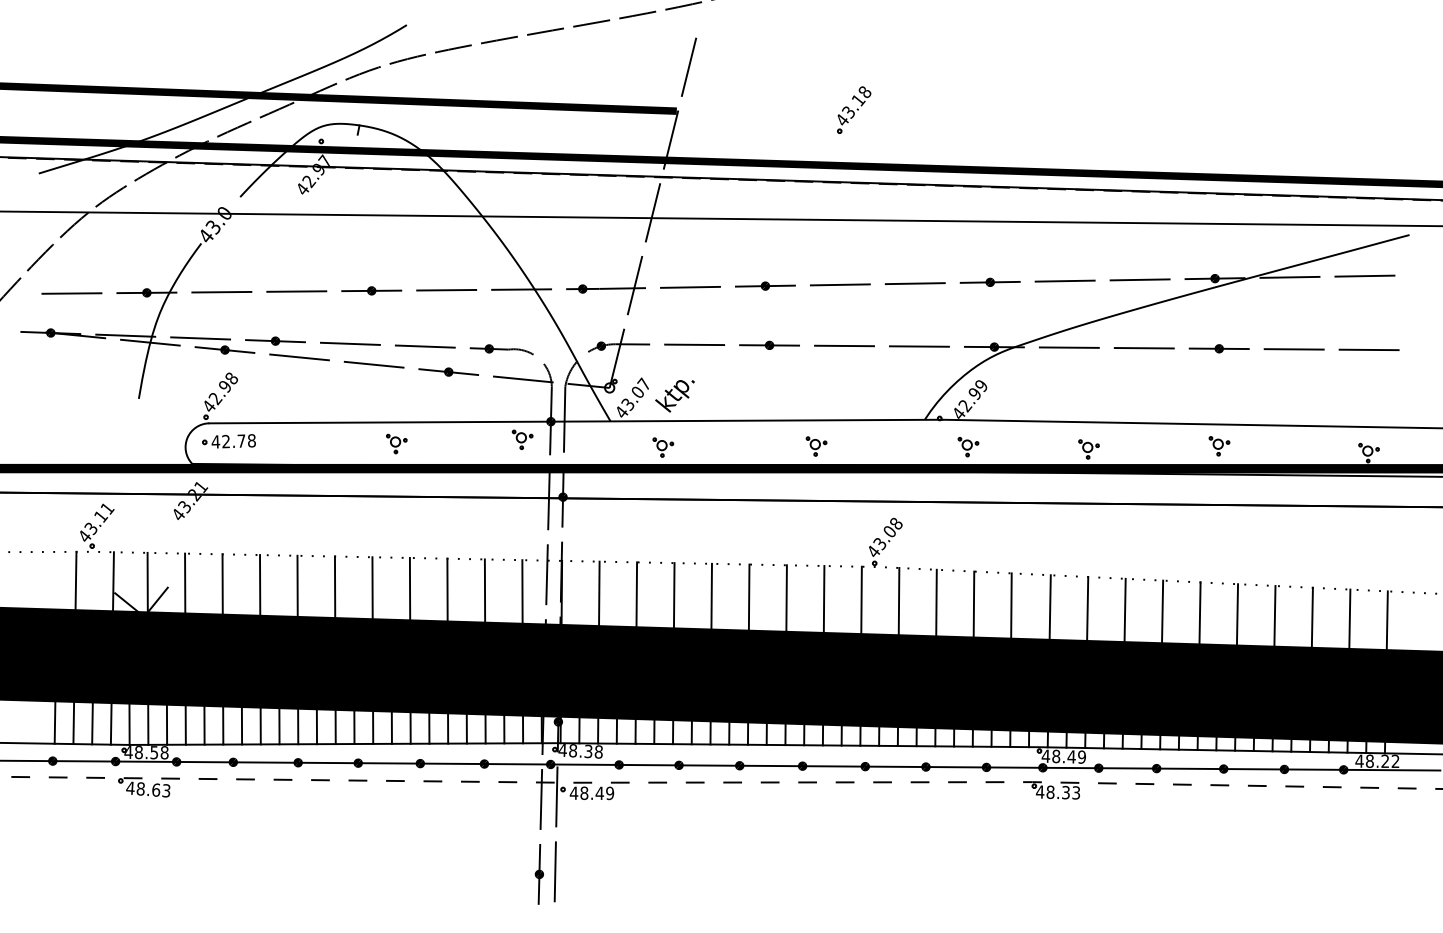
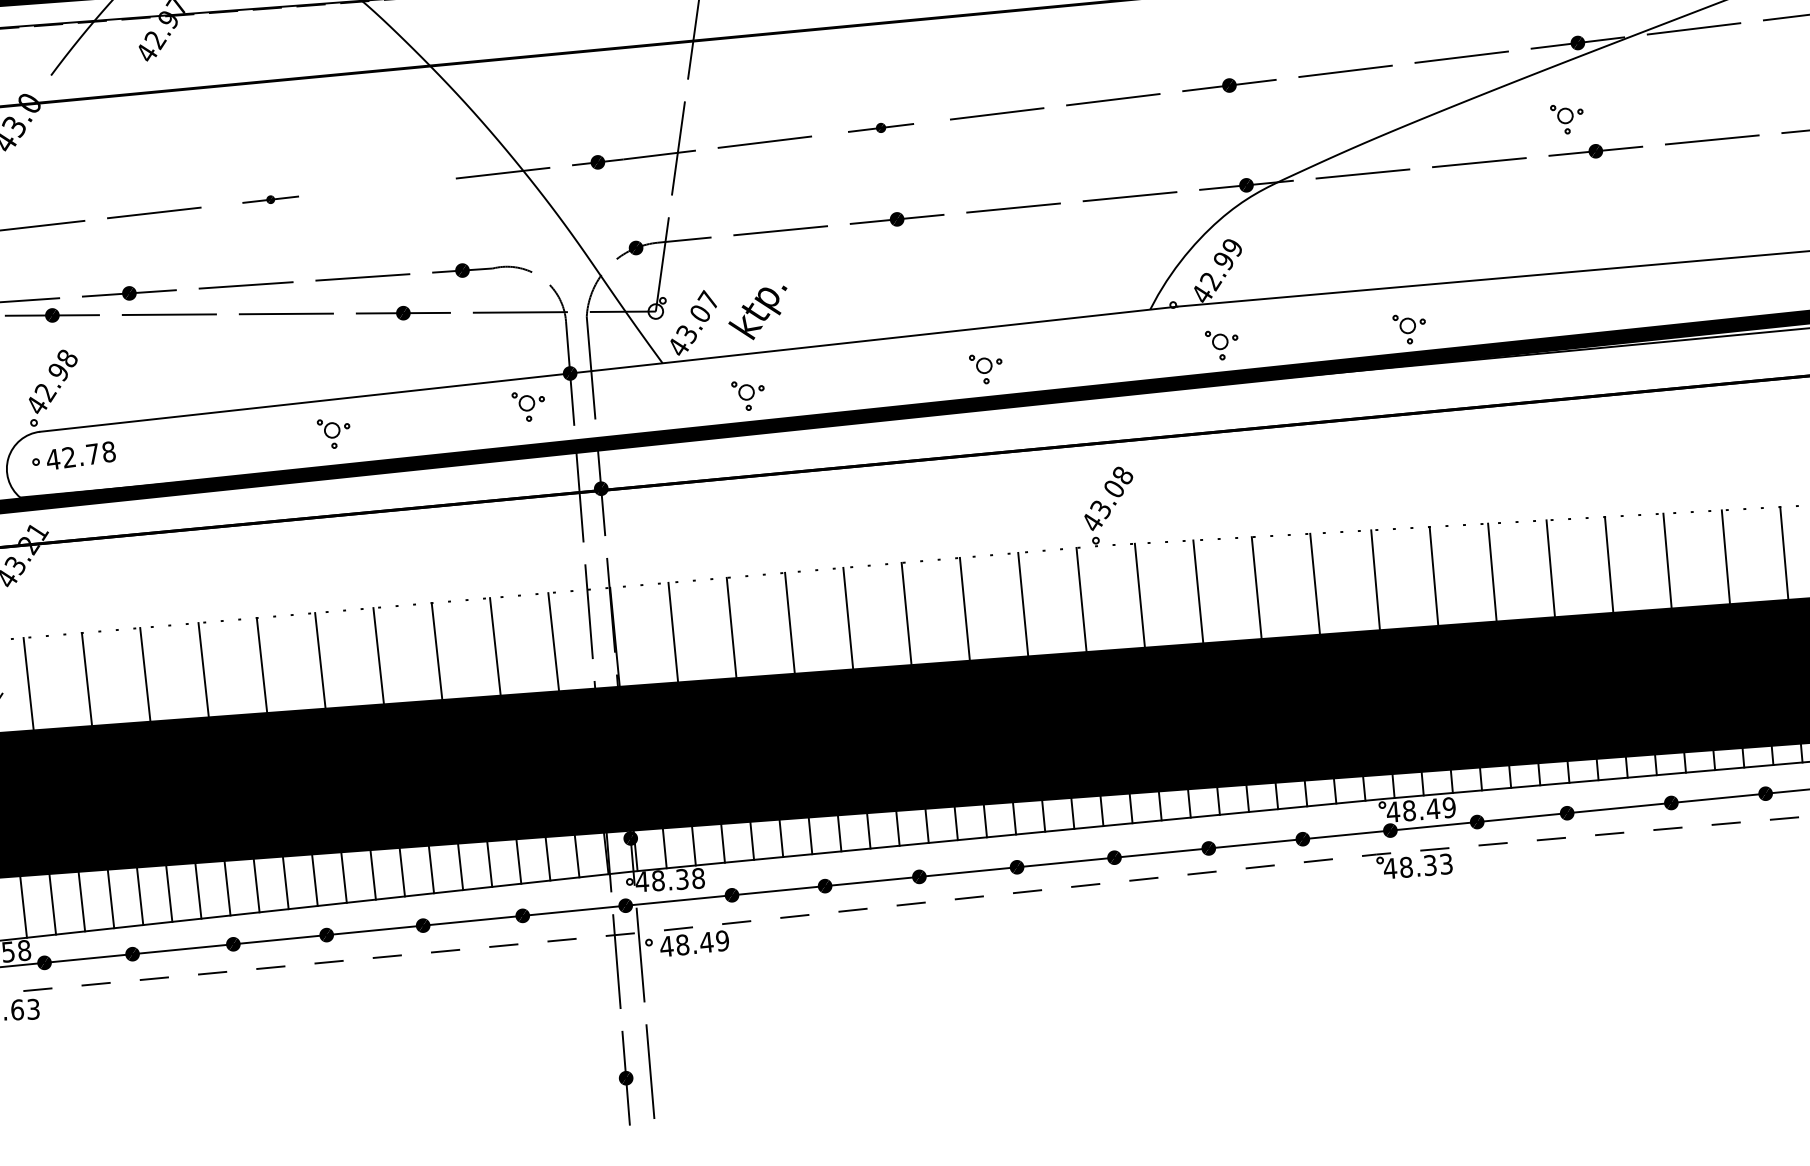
part: (765, 285) -> (881, 127), size x0.7
line: (446, 289) -> (386, 185), removed
part: (371, 290) -> (270, 199), size x0.6
part: (1219, 446) -> (1567, 119), moved

